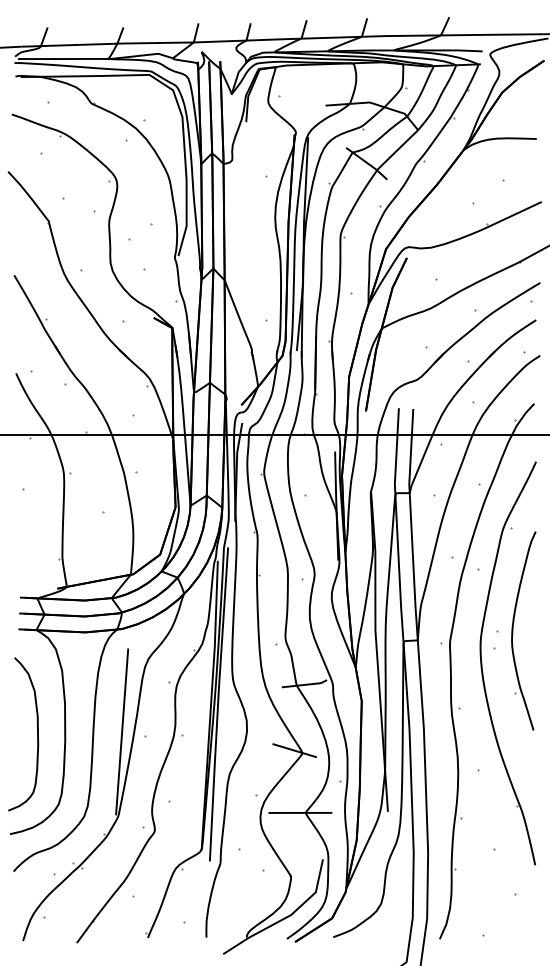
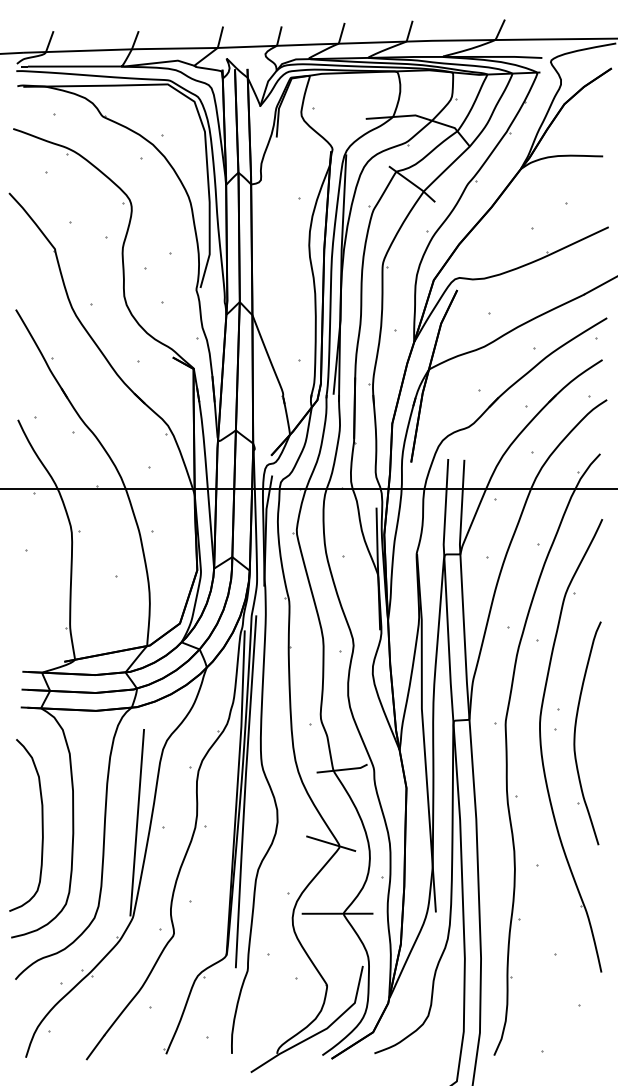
part: (513, 631) -> (575, 733), moved

